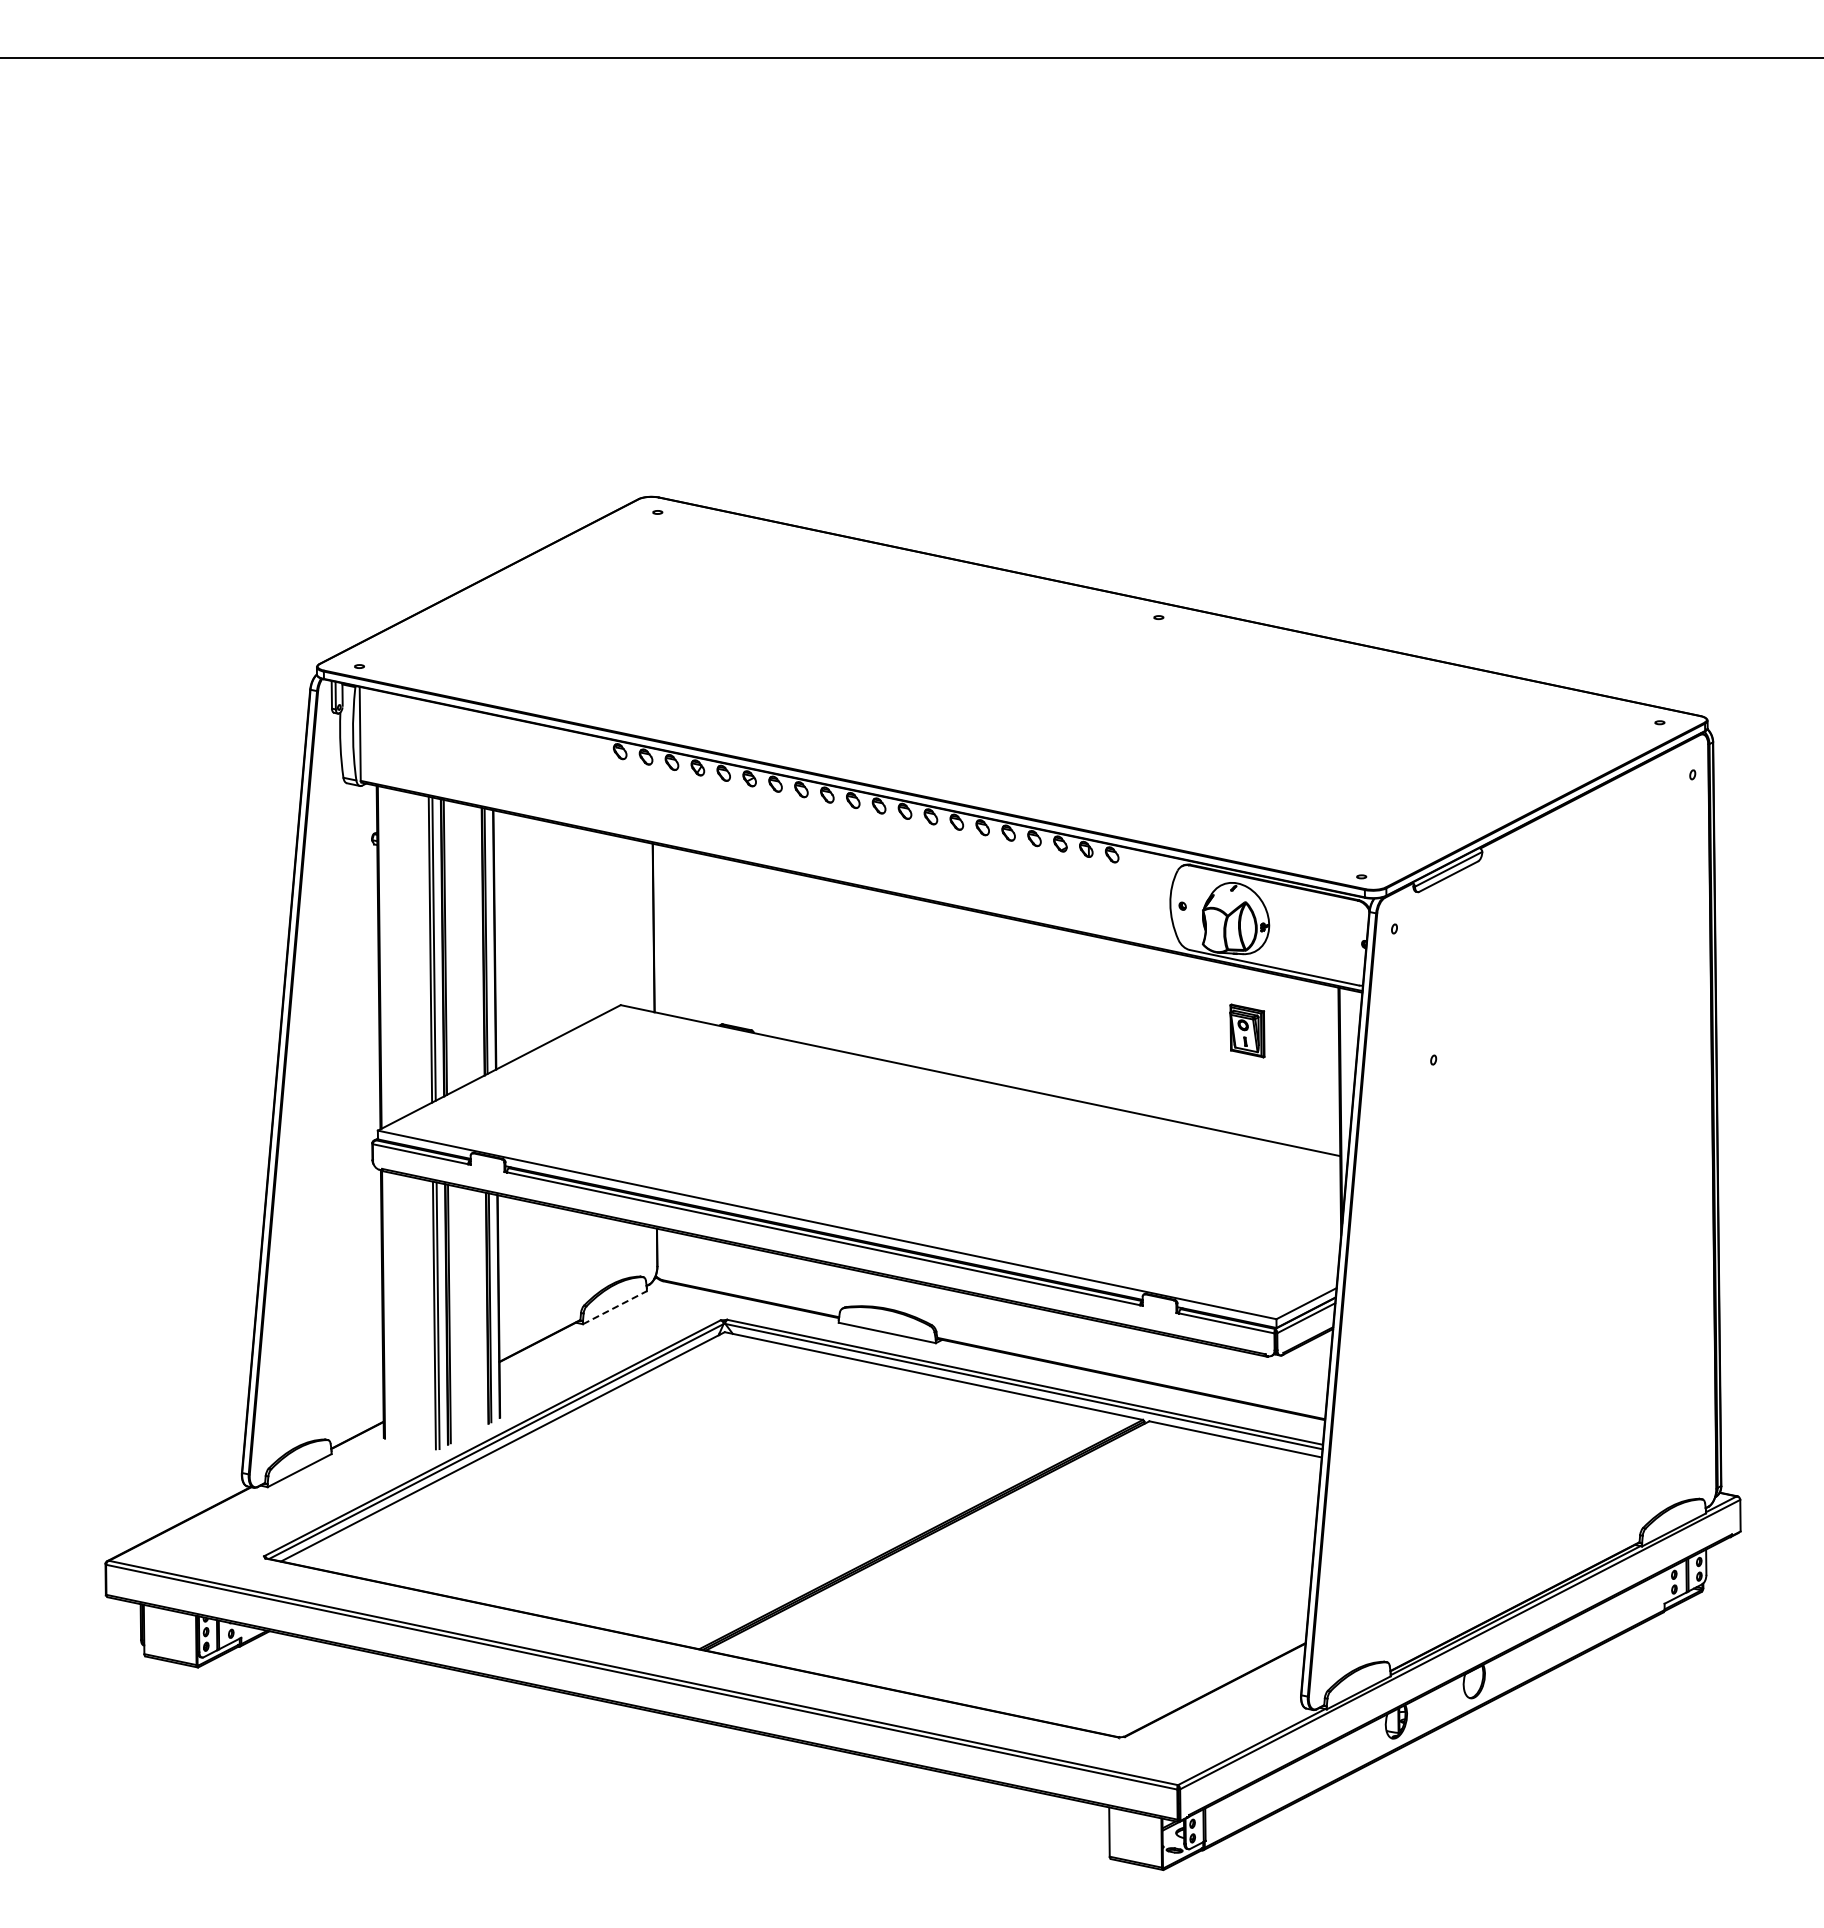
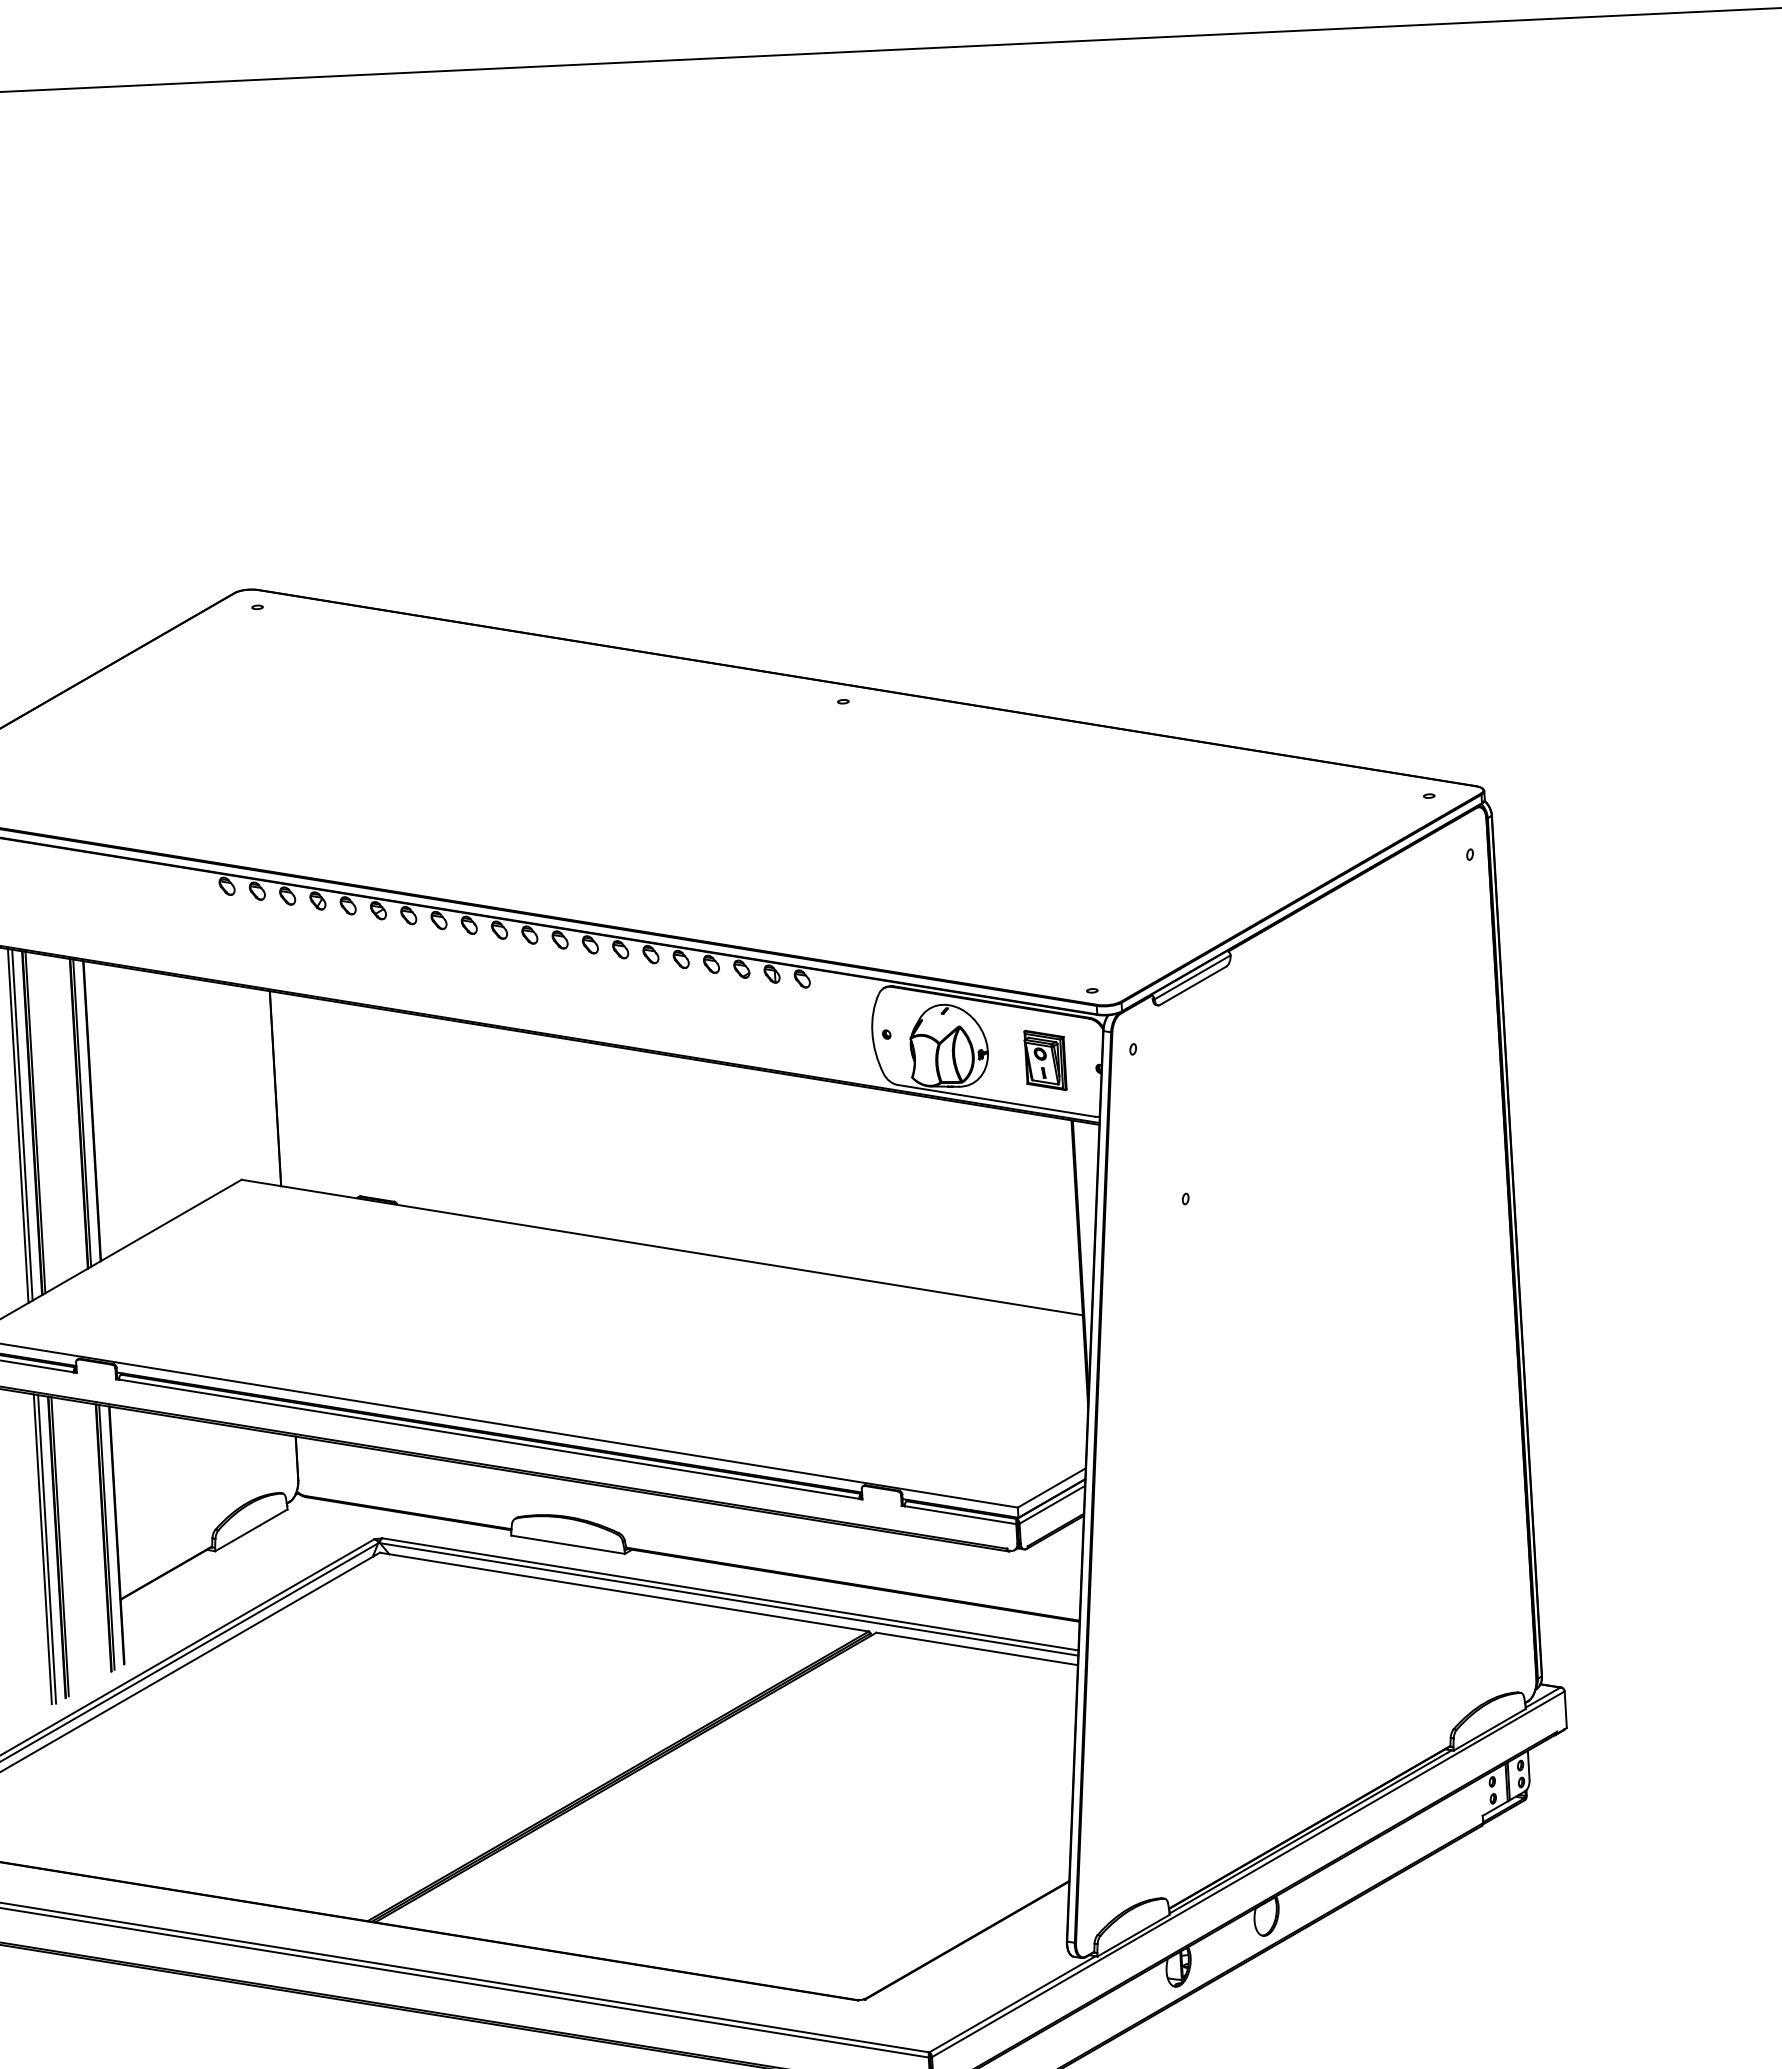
part: (1247, 1030) -> (1045, 1059), moved
line: (614, 1307) -> (250, 1530), dashed -> solid

